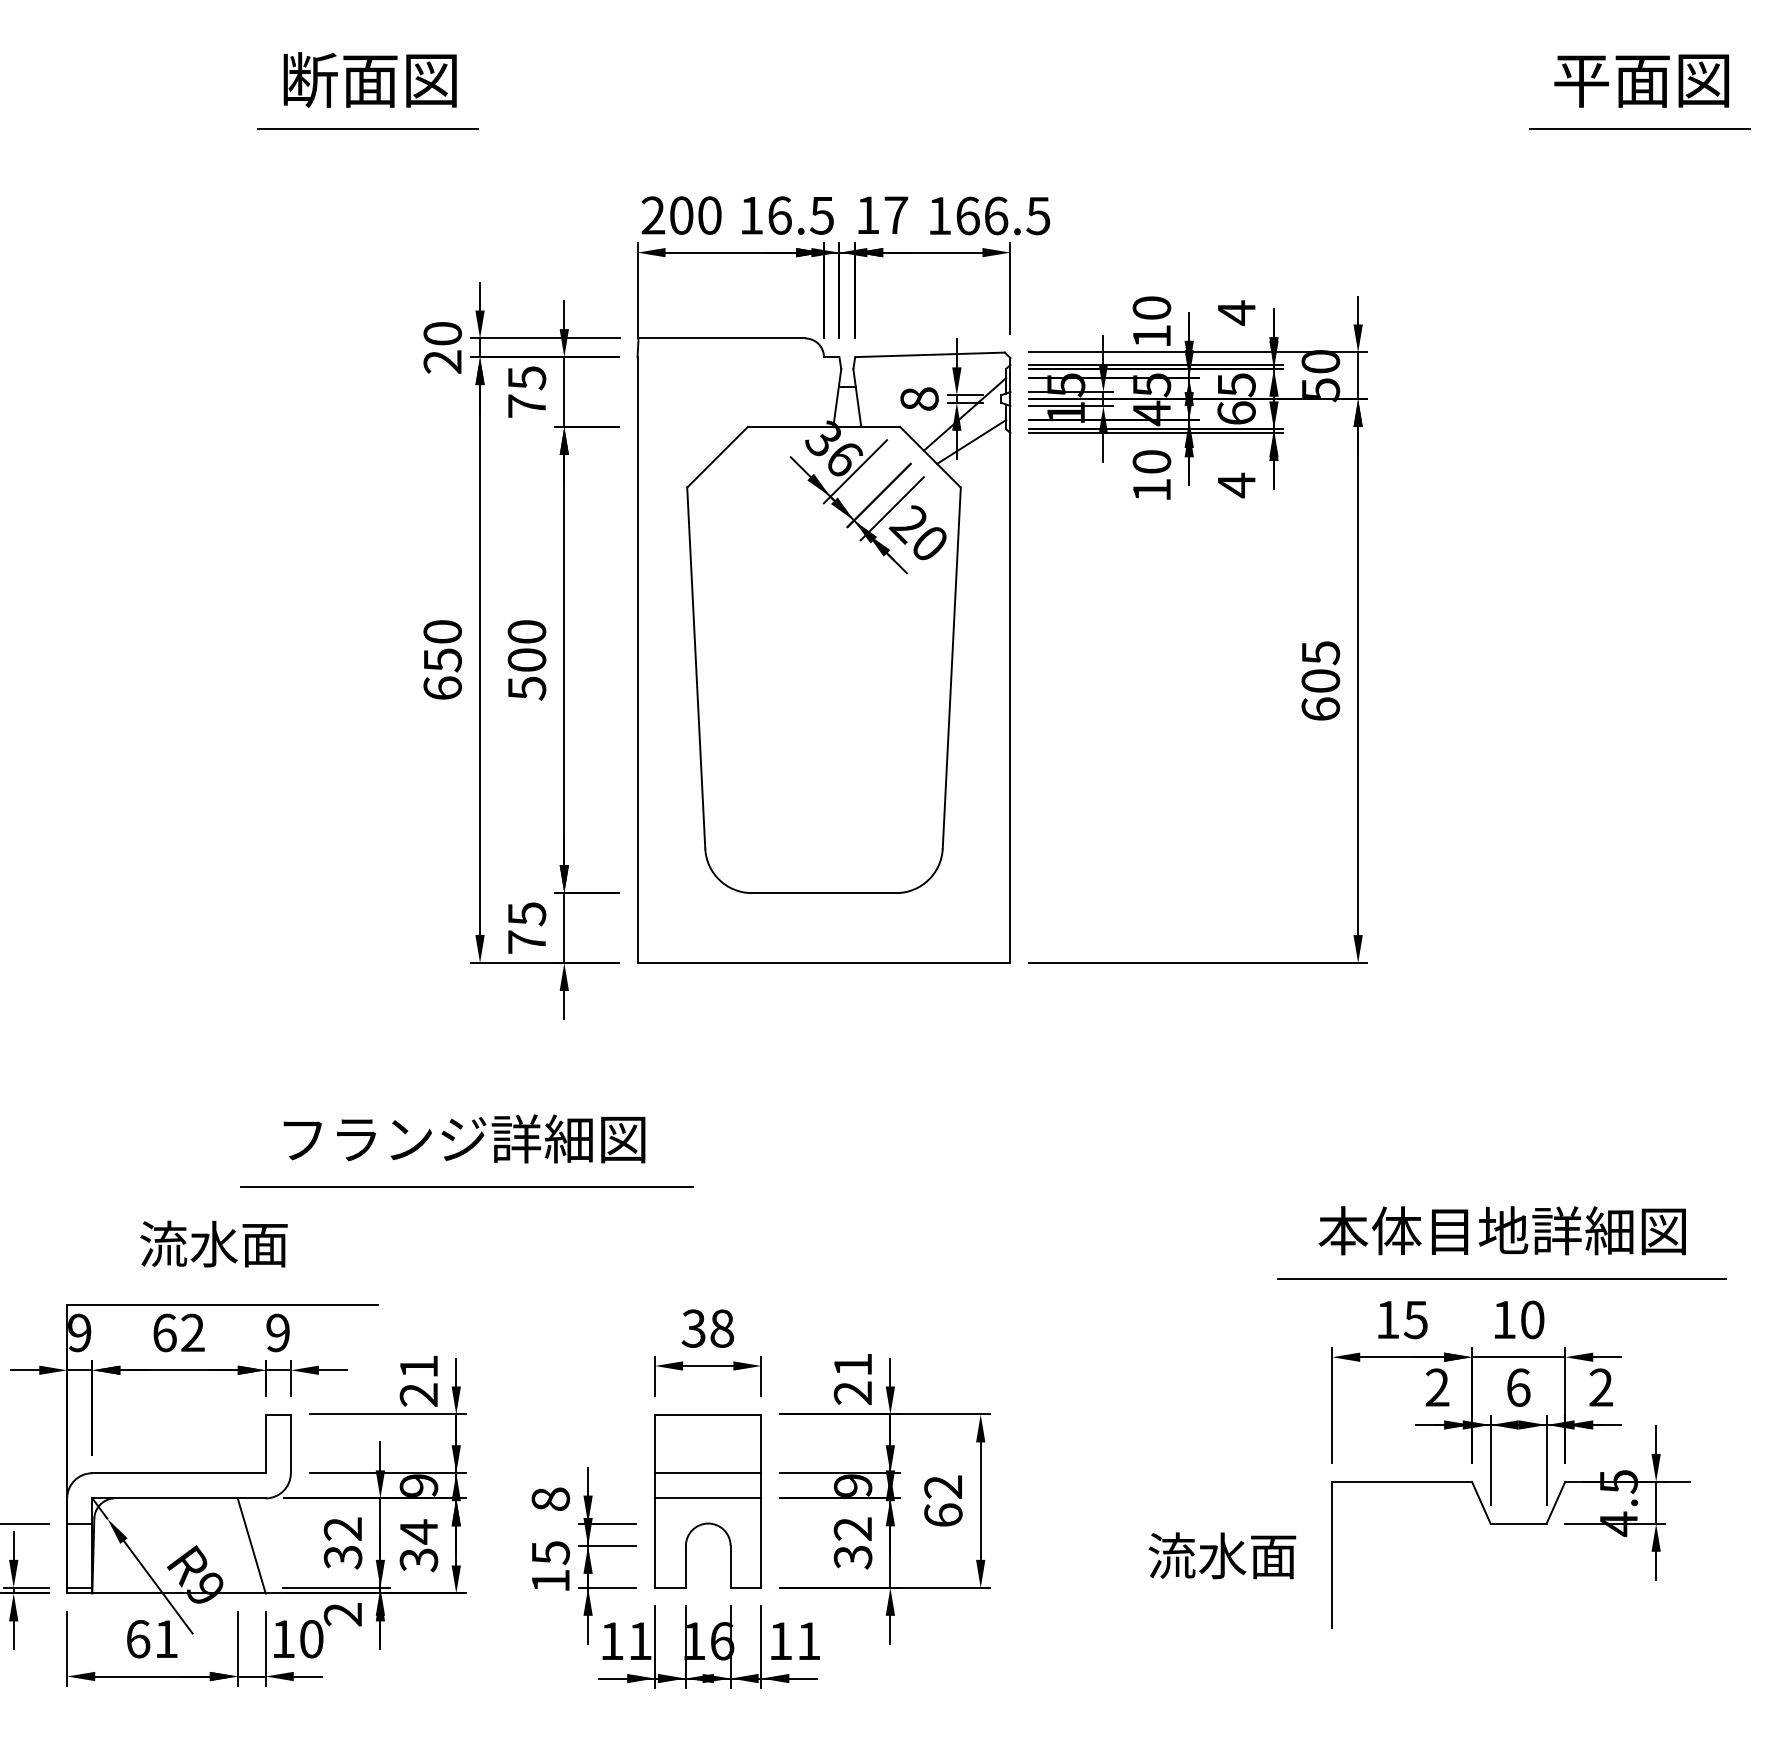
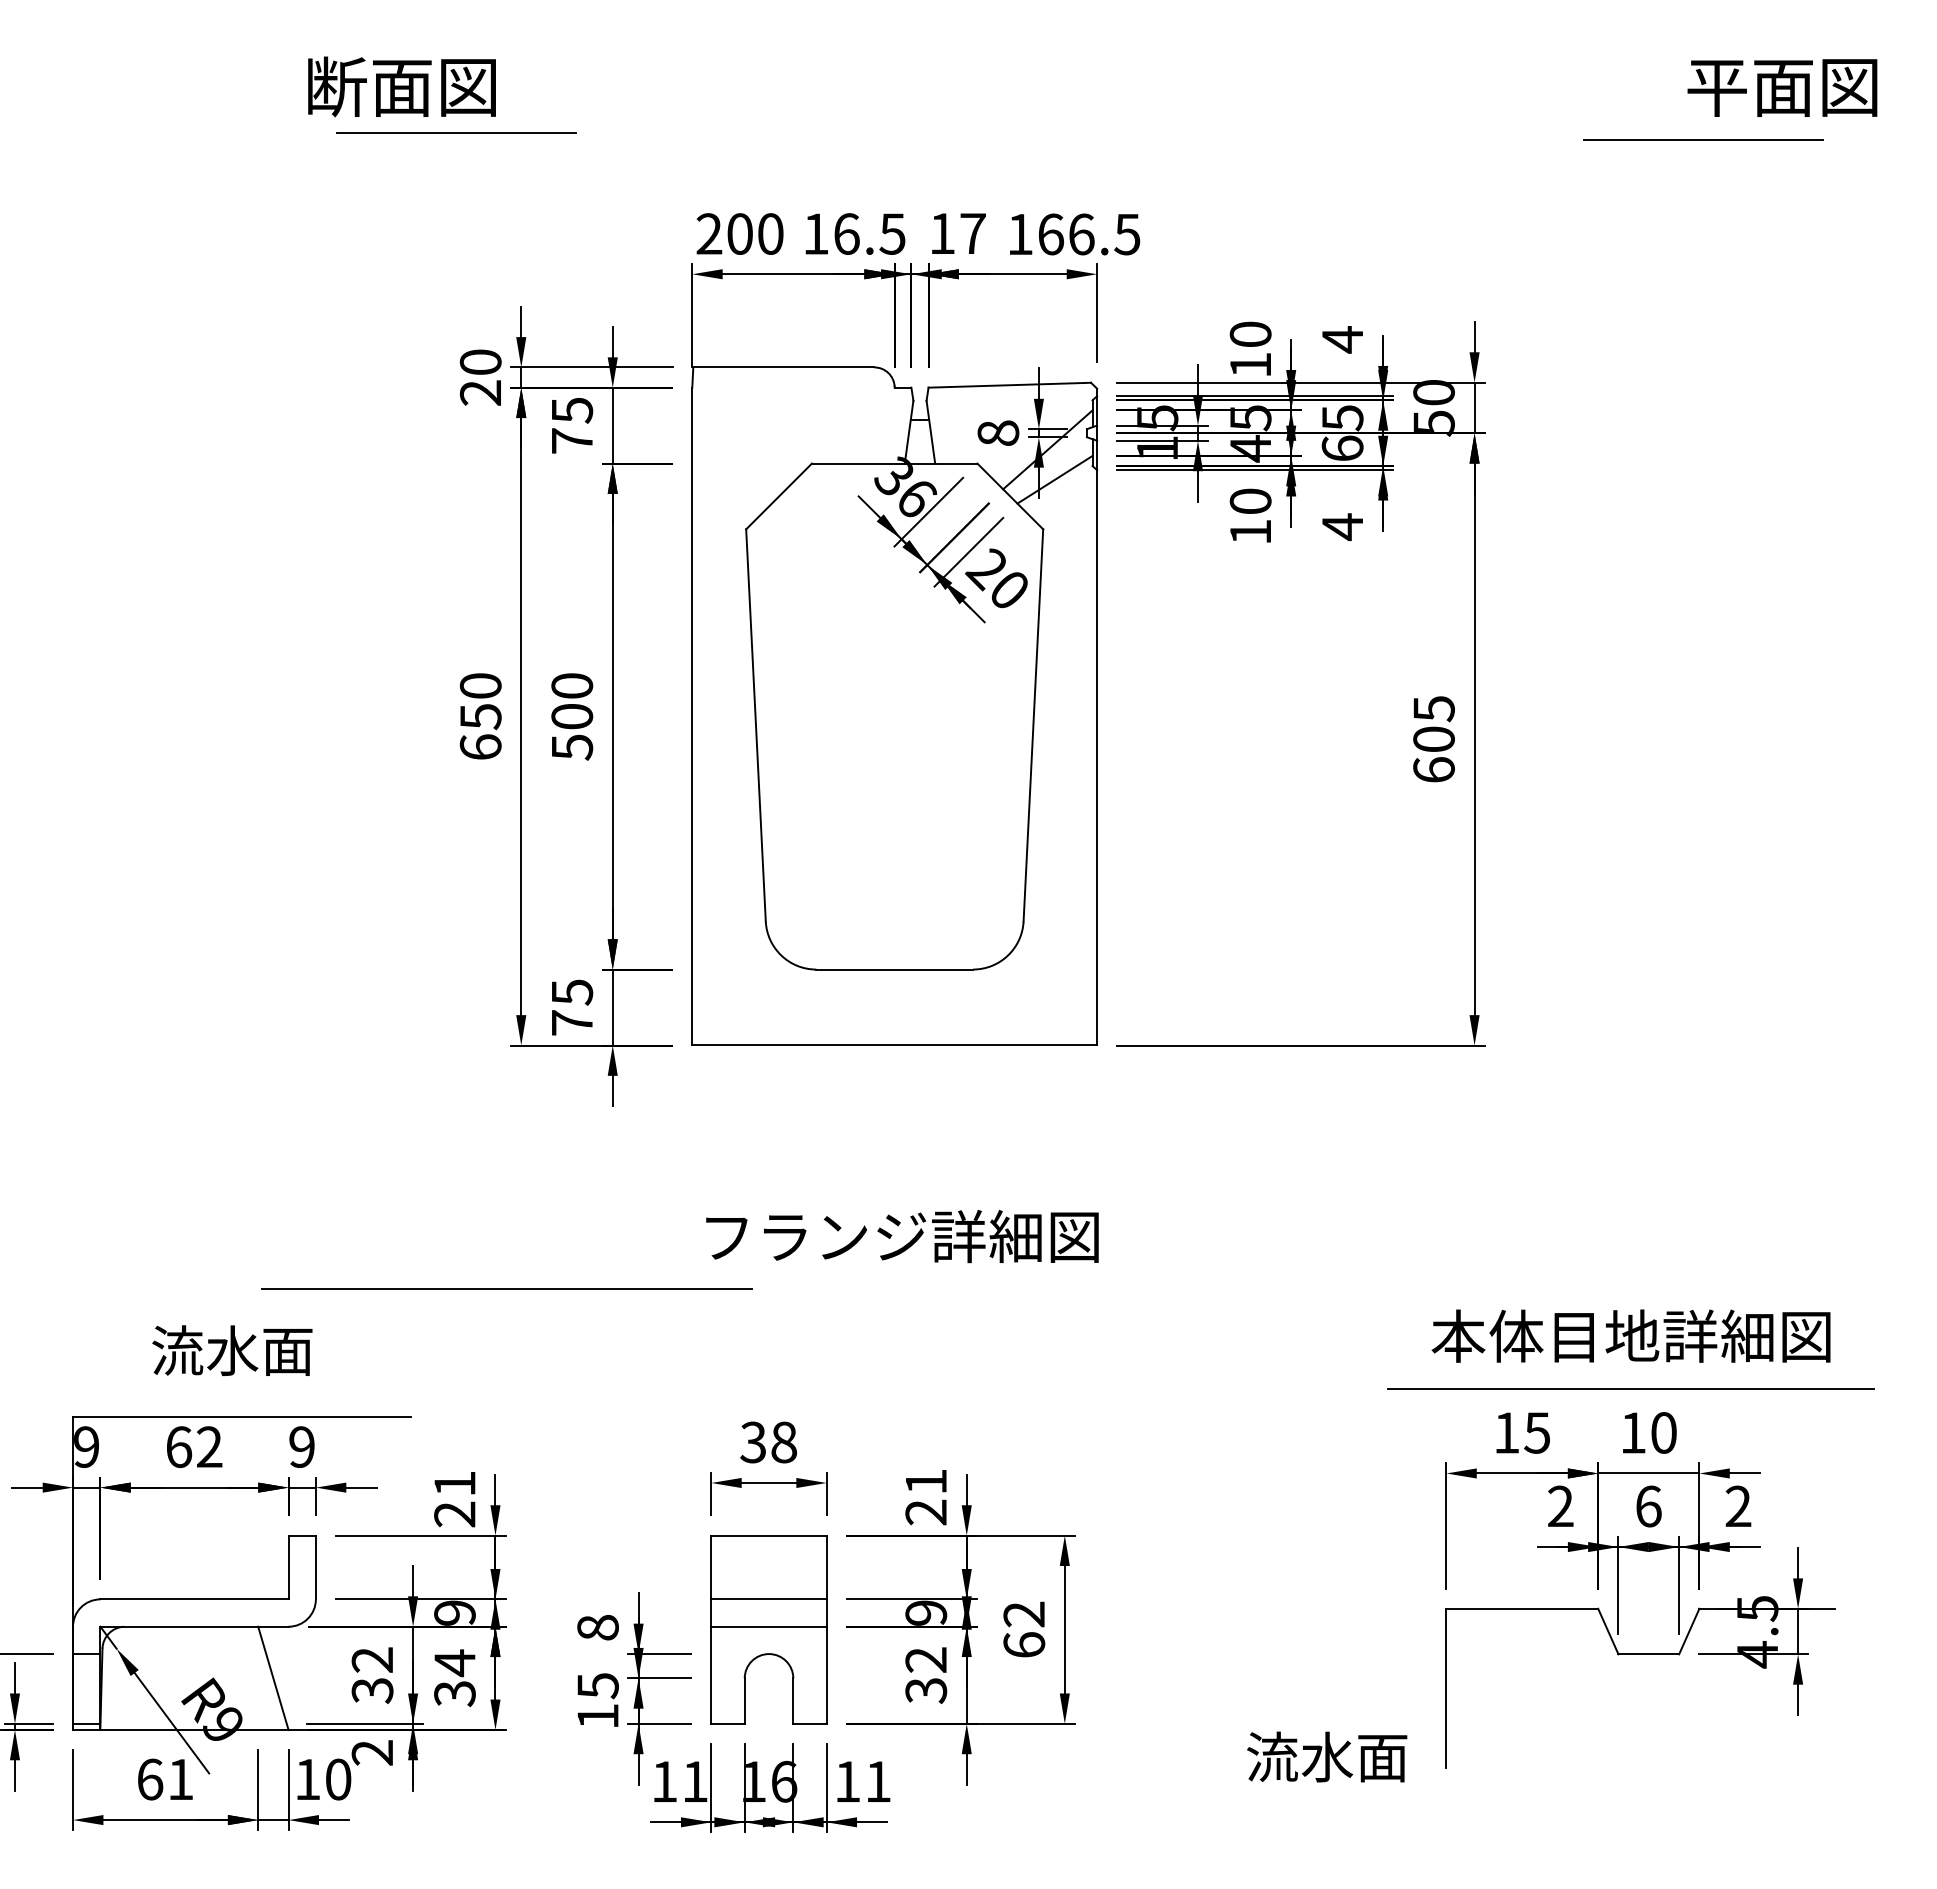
line: (367, 128) -> (456, 132), moved
line: (1639, 128) -> (1703, 139), moved
text: (464, 1138) -> (902, 1236), moved
text: (1222, 1555) -> (1327, 1756), moved

